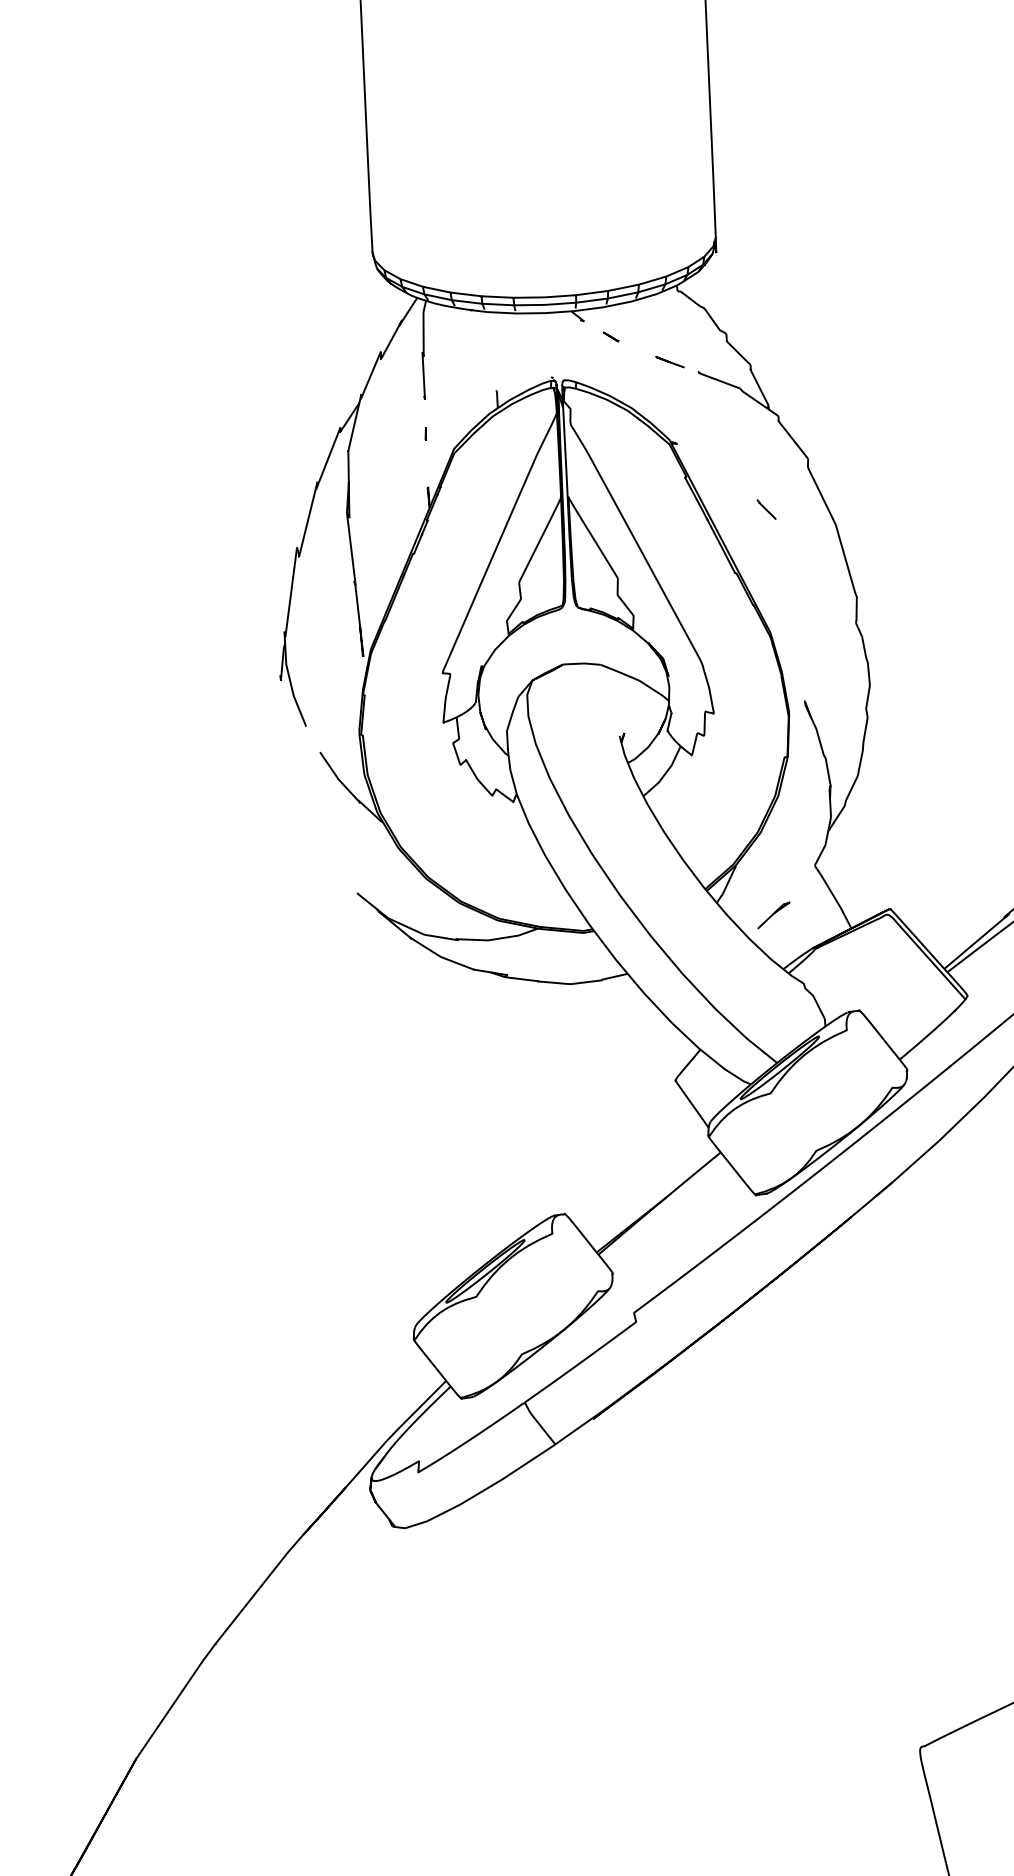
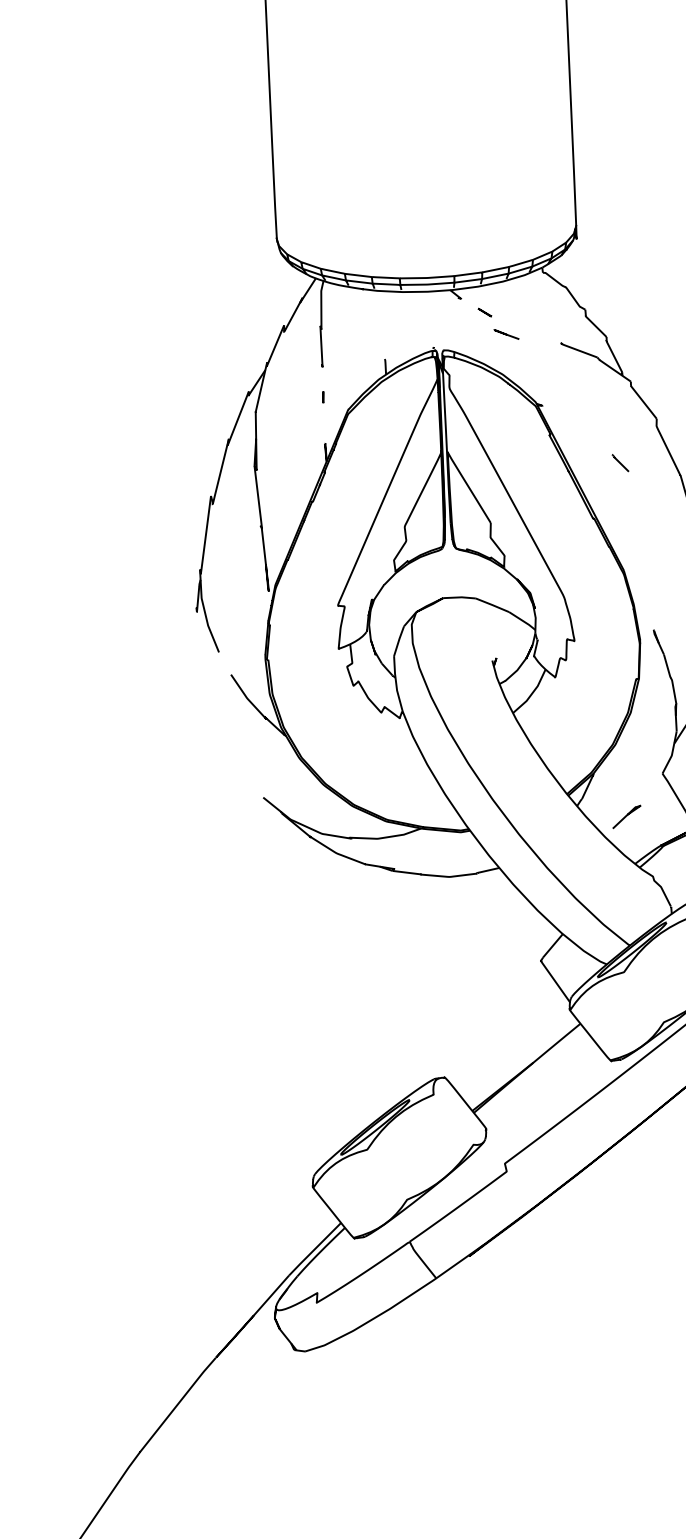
line: (669, 362) -> (506, 334), moved

